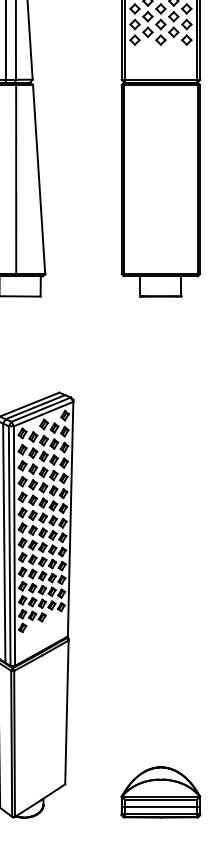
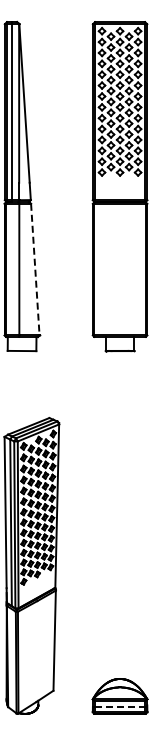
line: (39, 179) -> (35, 269), solid -> dashed
line: (161, 806) -> (120, 706), solid -> dashed

